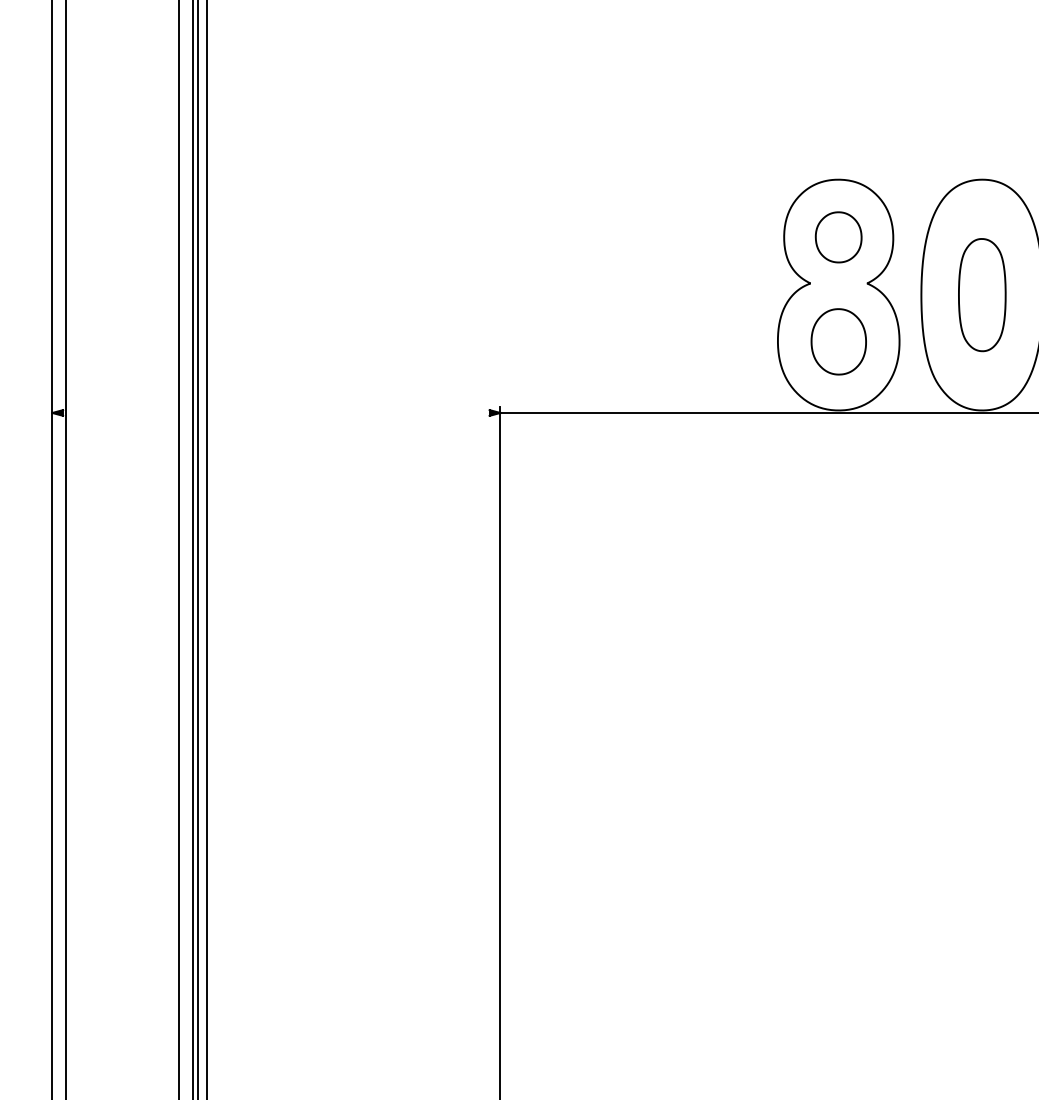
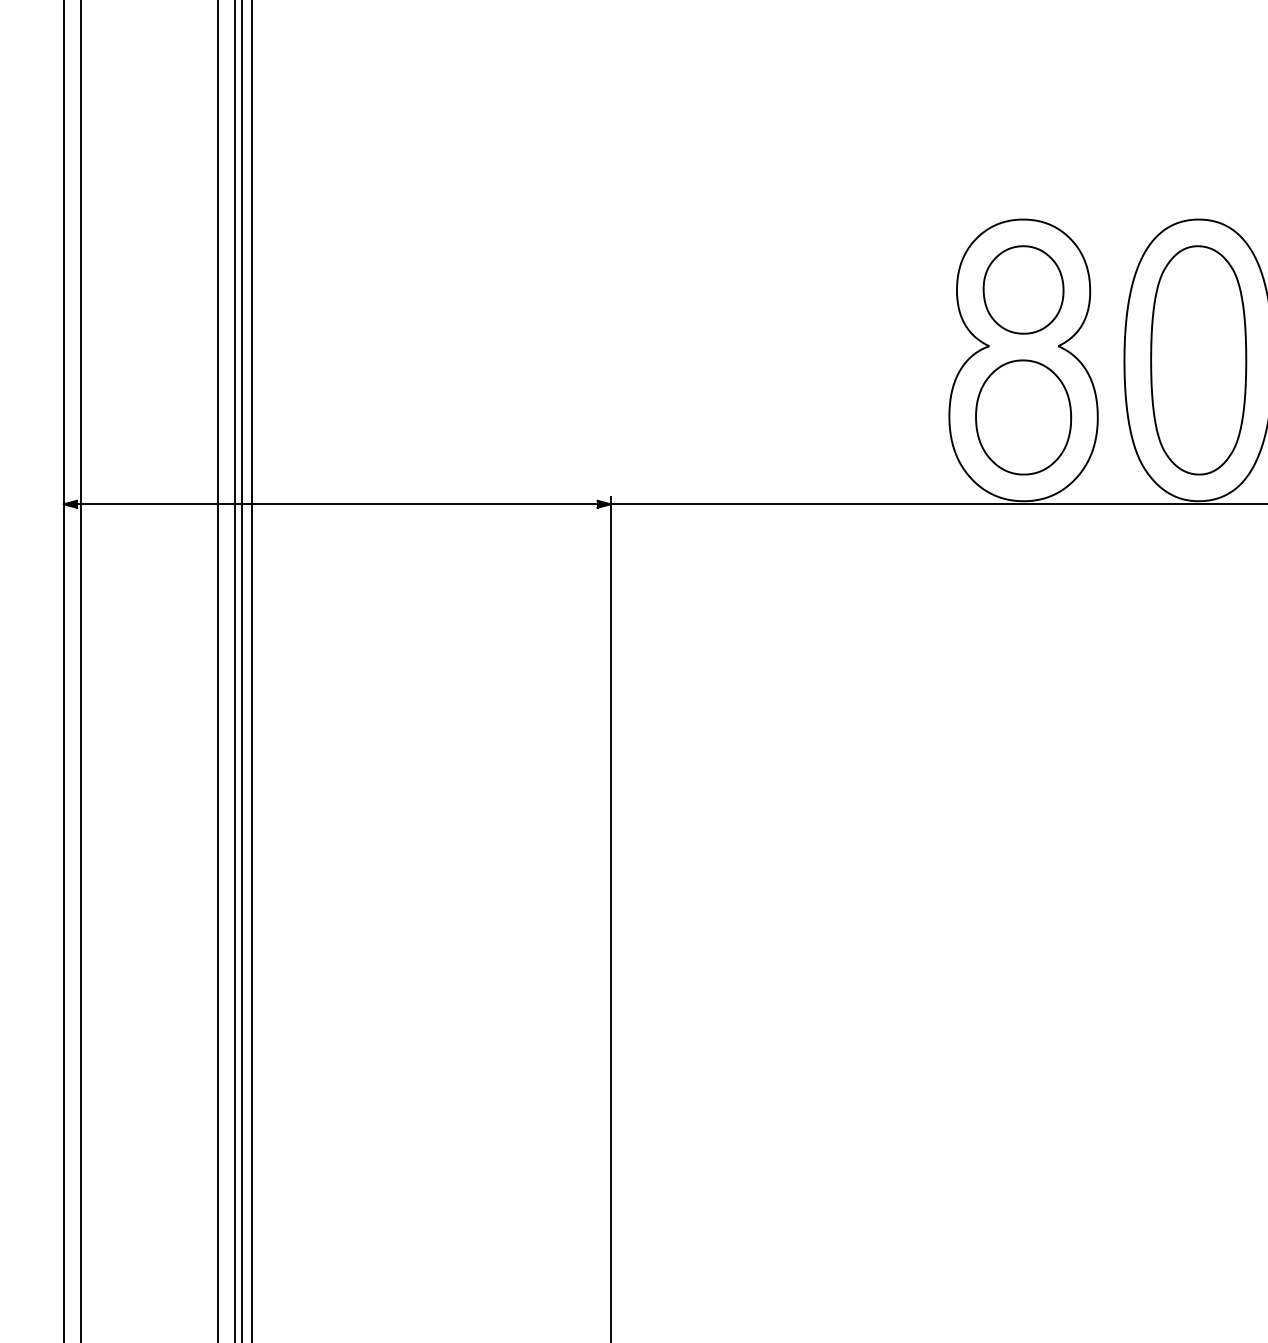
part: (838, 236) -> (1023, 289), size x1.43
part: (982, 295) -> (1198, 360), size x1.67
part: (838, 341) -> (1023, 417), size x1.43
line: (276, 413) -> (337, 504), added

